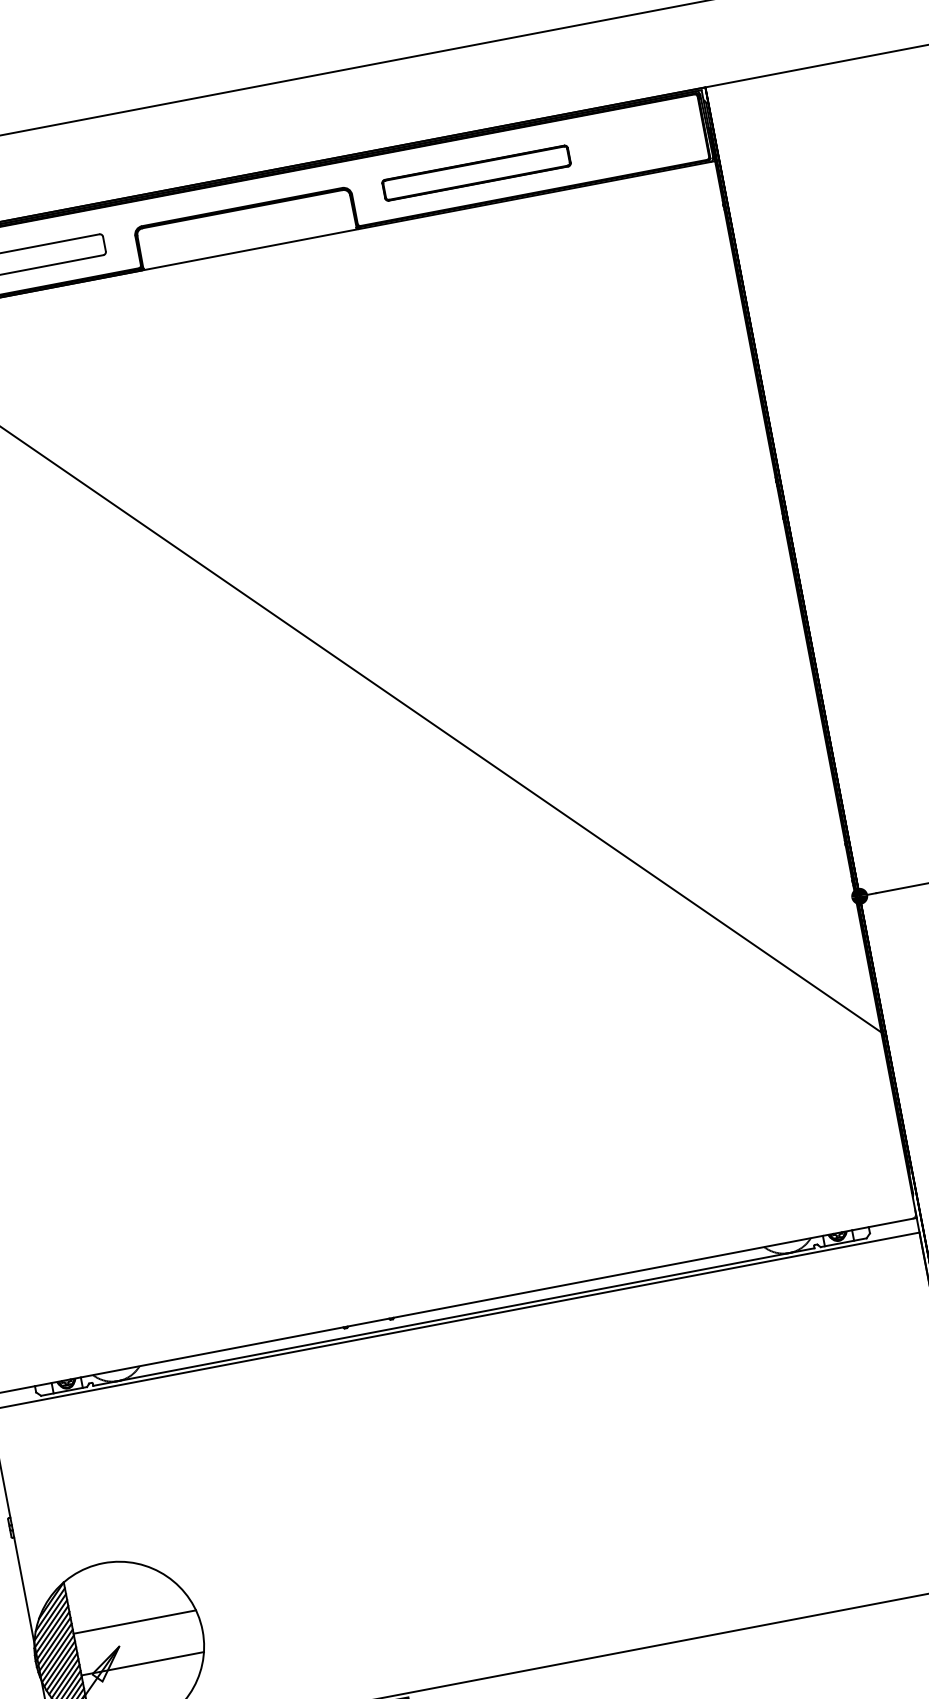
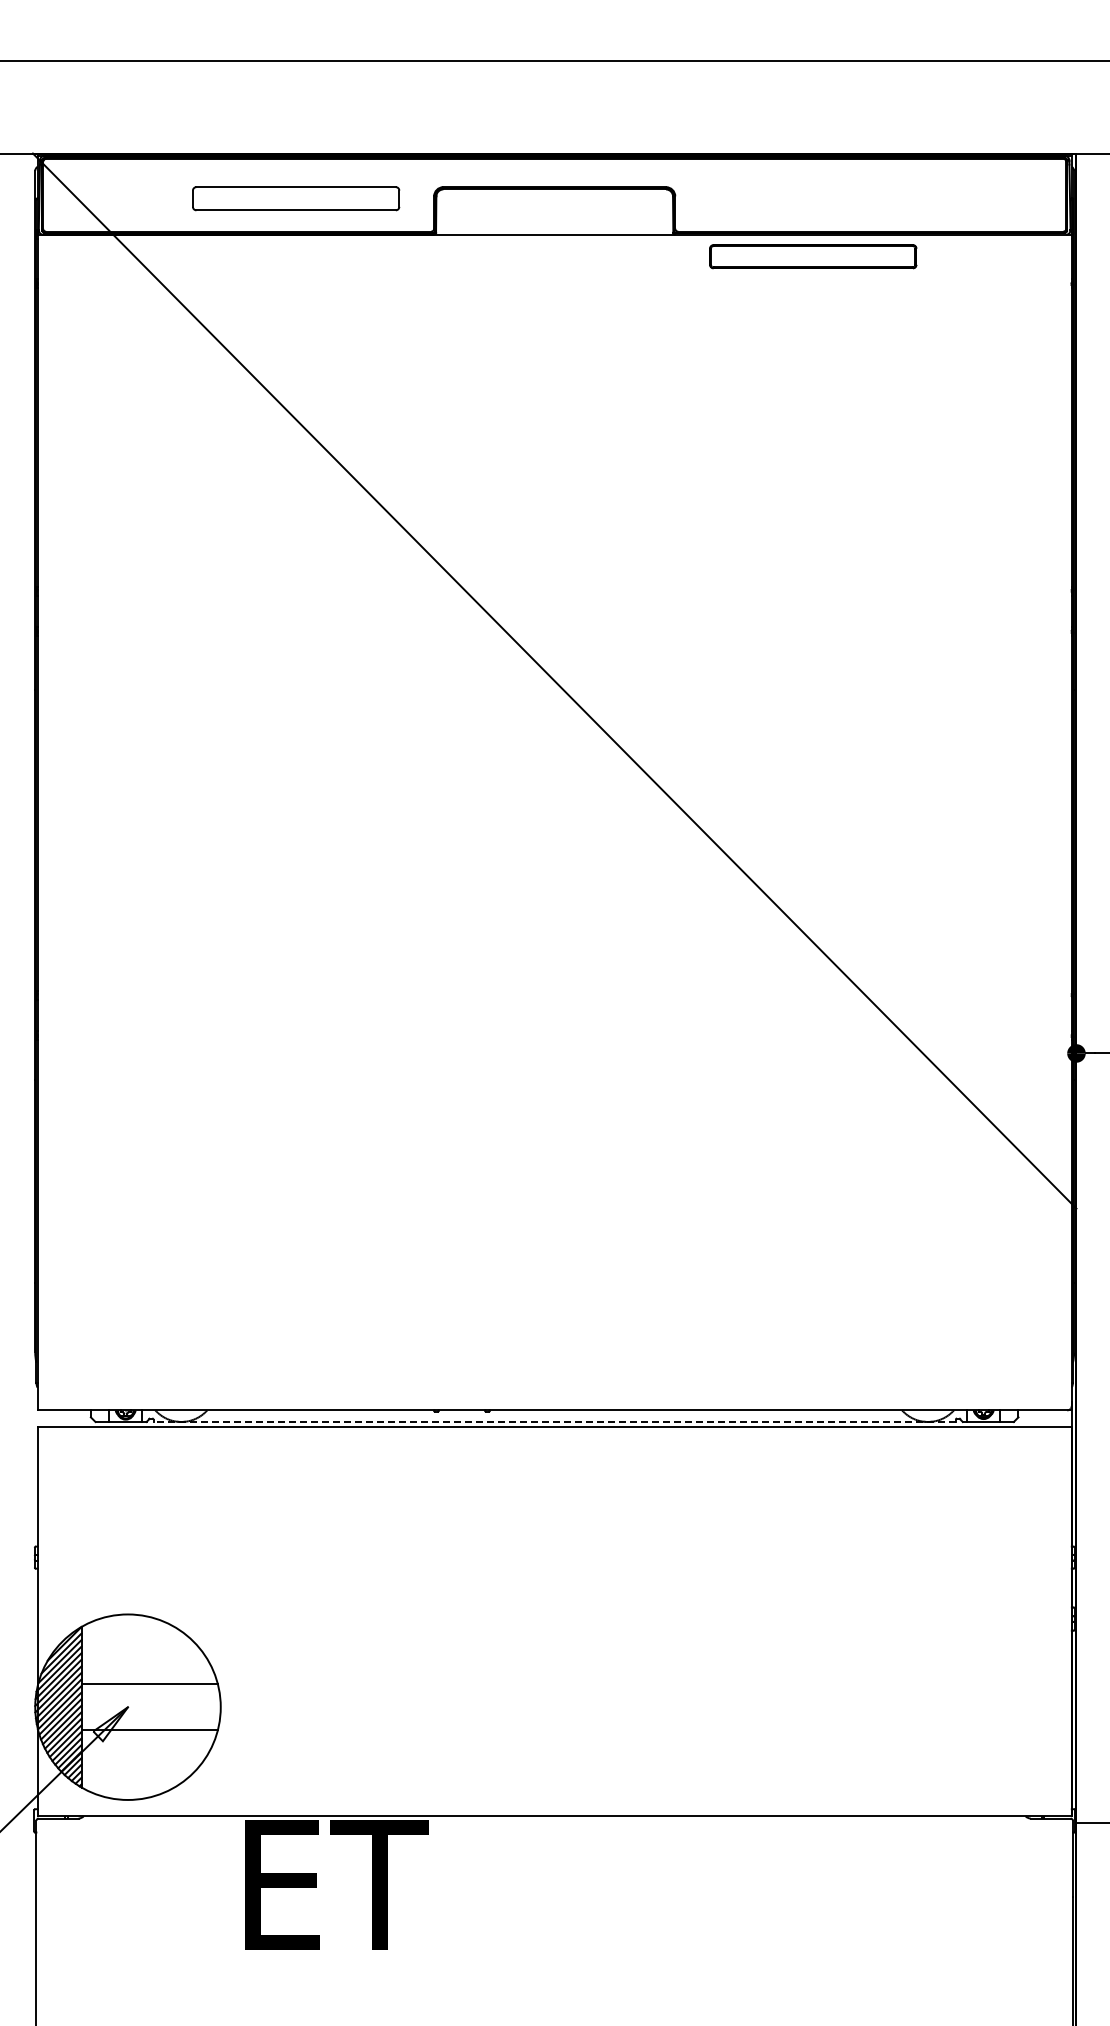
part: (476, 172) -> (813, 256), moved
line: (453, 1316) -> (554, 1421), solid -> dashed

